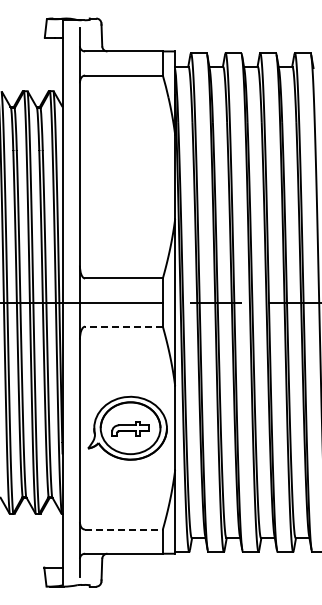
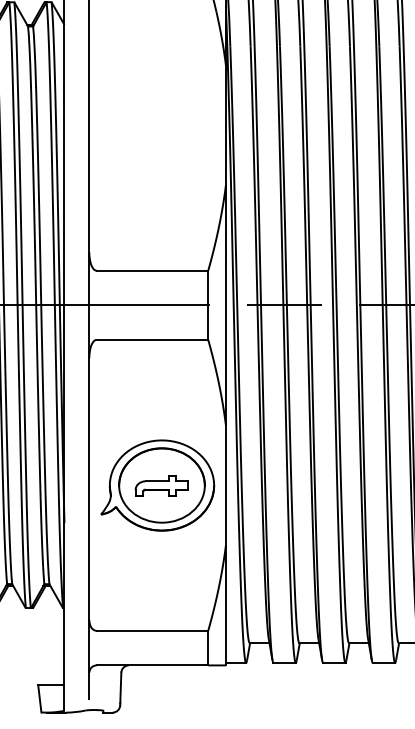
line: (123, 326) -> (151, 339), dashed -> solid
line: (123, 529) -> (151, 630), dashed -> solid

